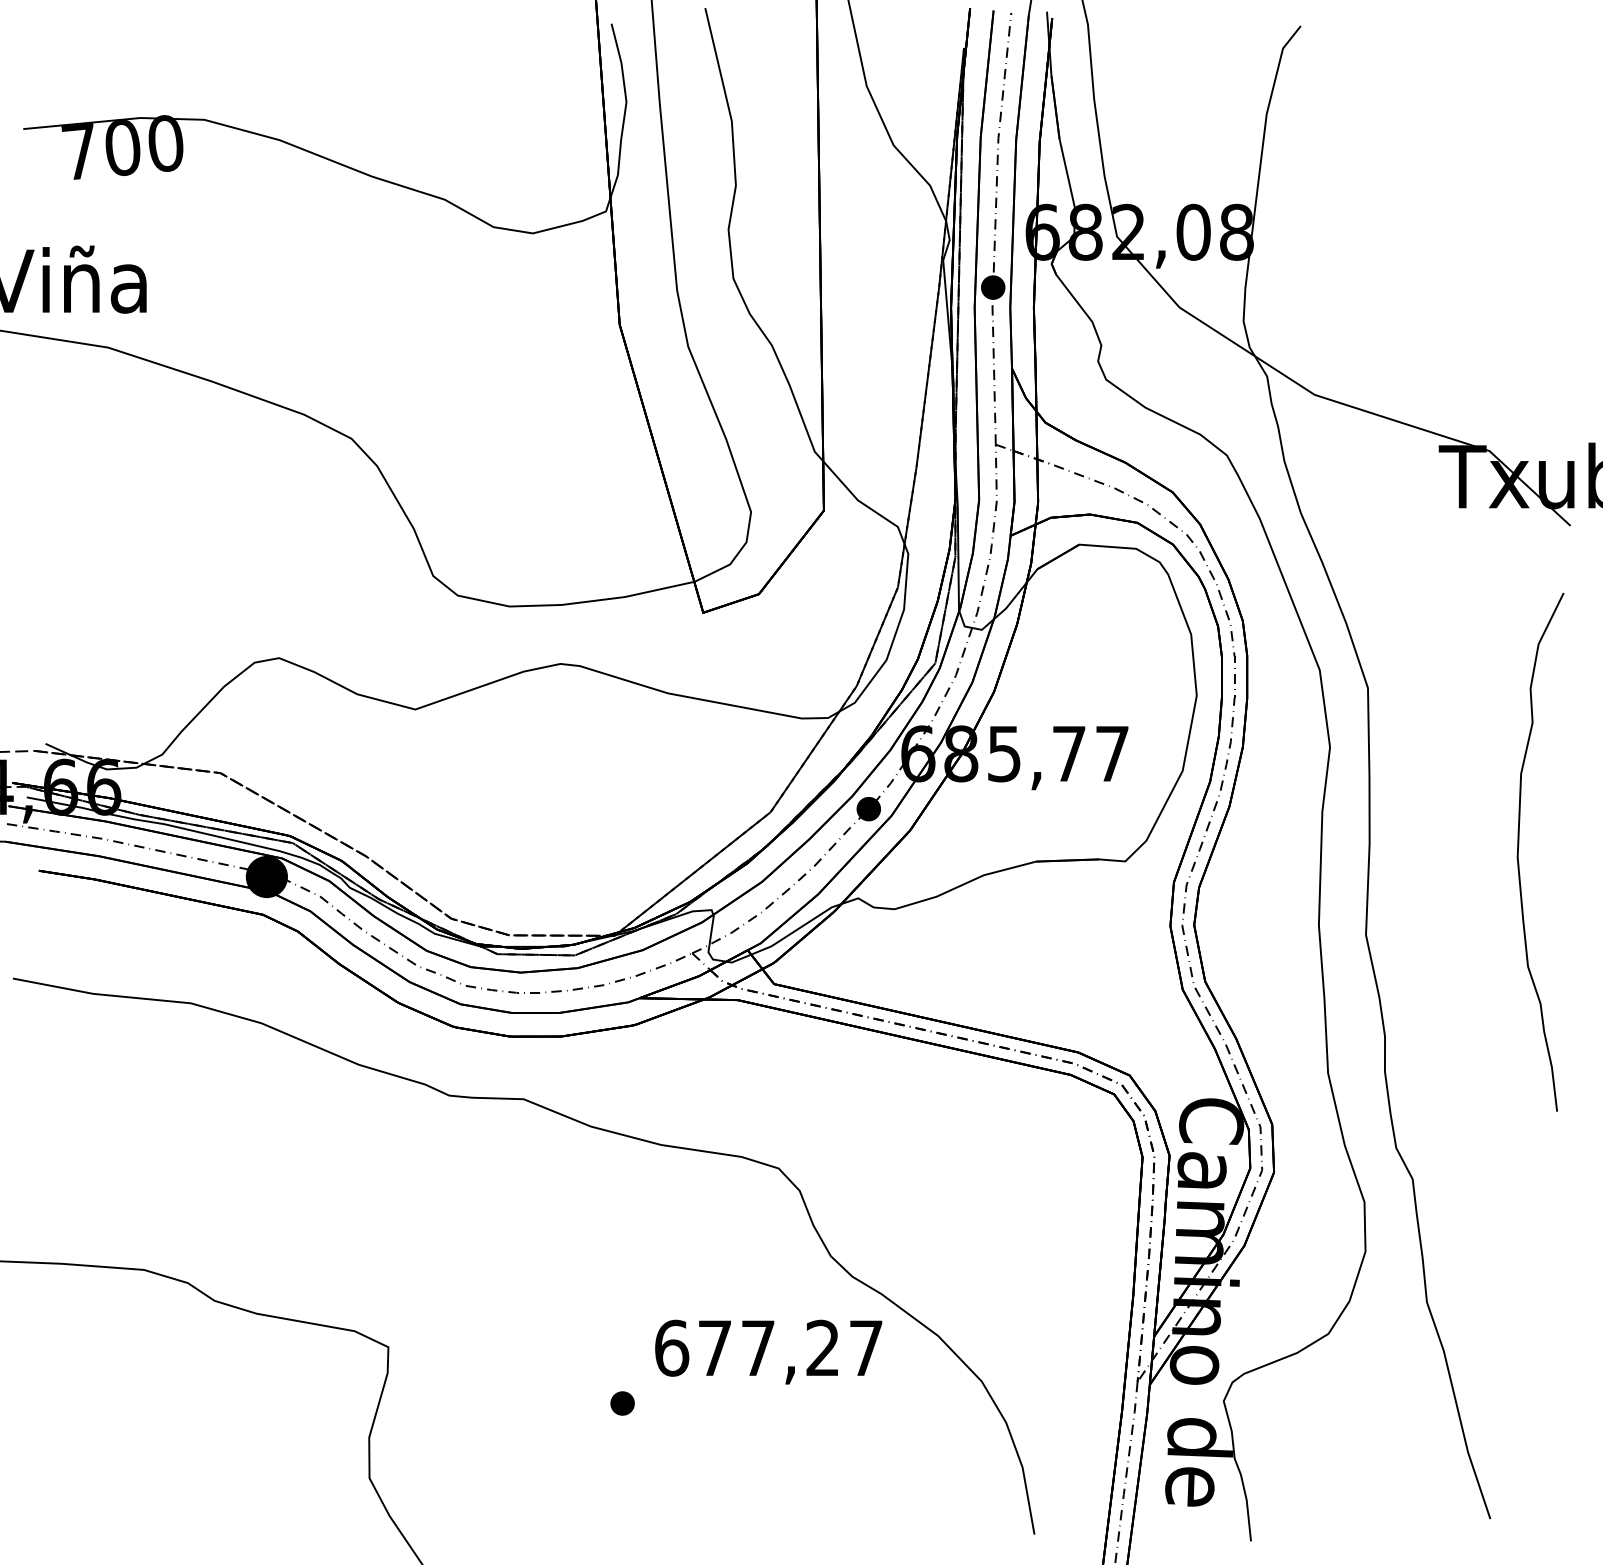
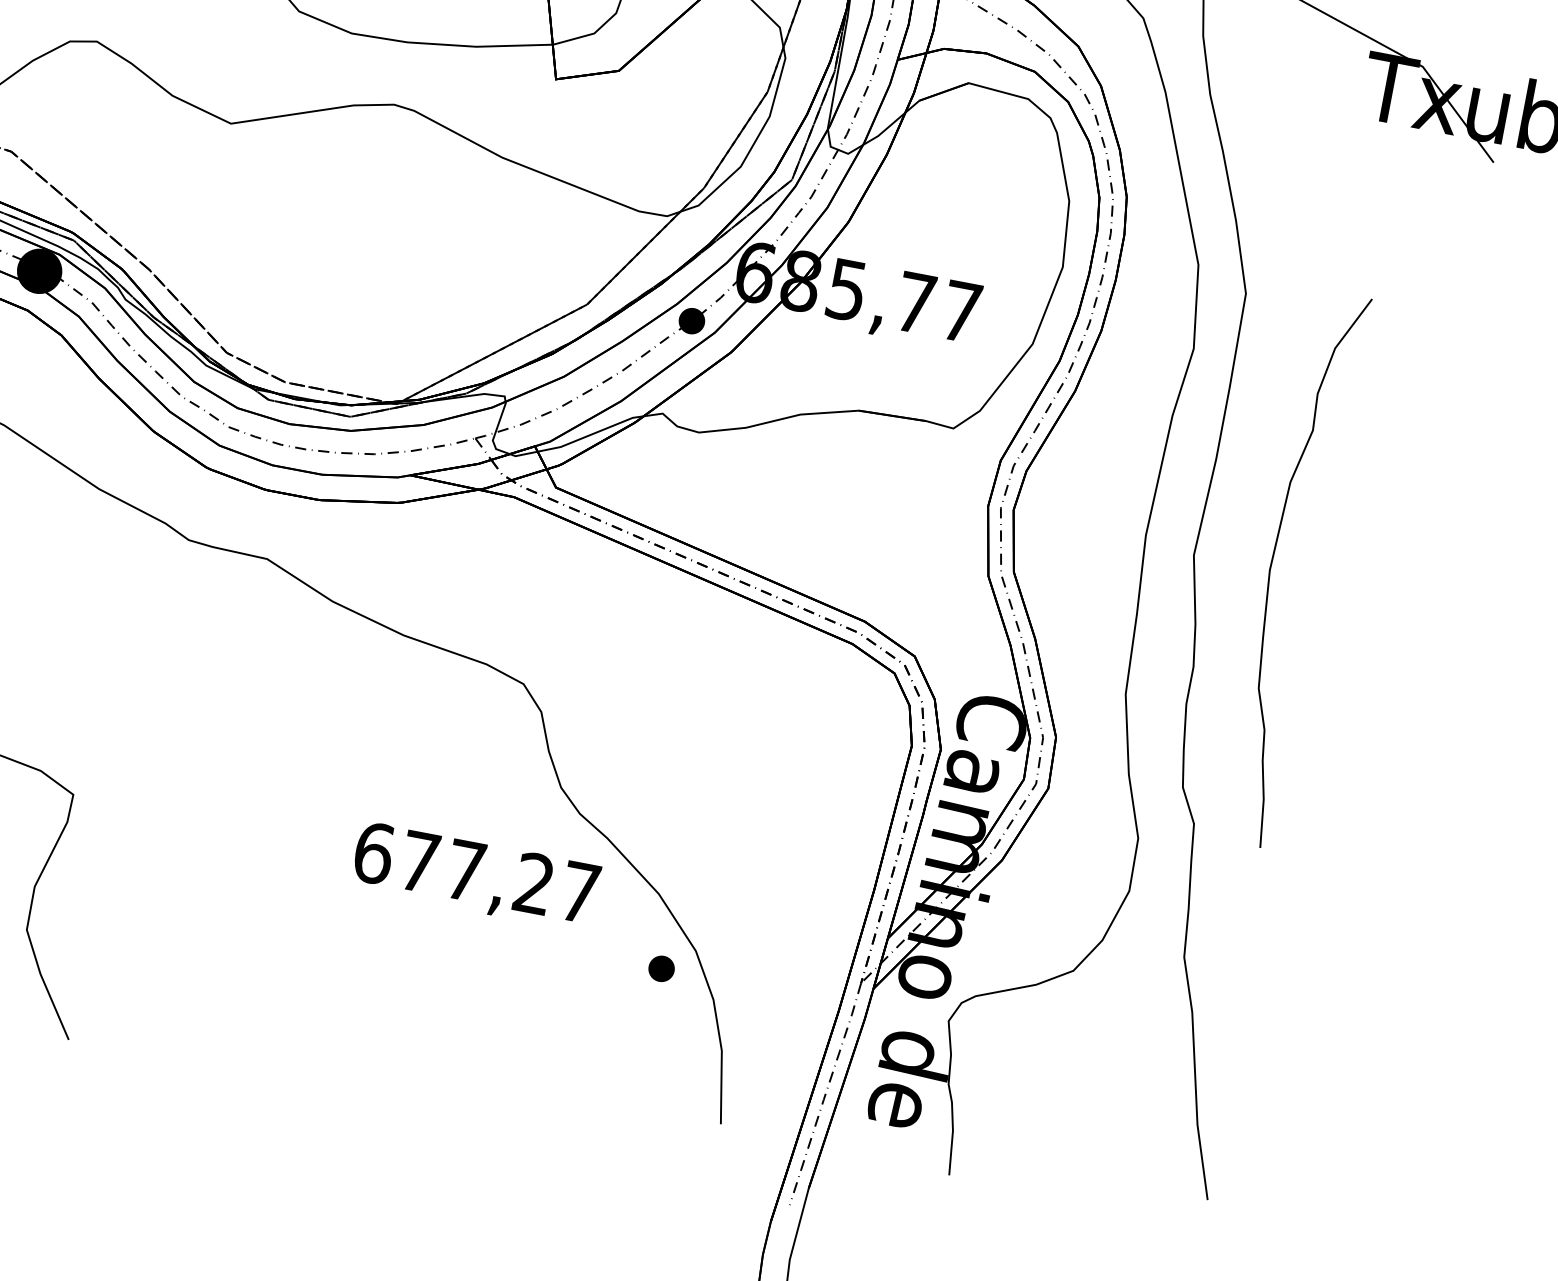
curve: (1519, 845) -> (1274, 557), moved
part: (622, 1403) -> (661, 968), moved

